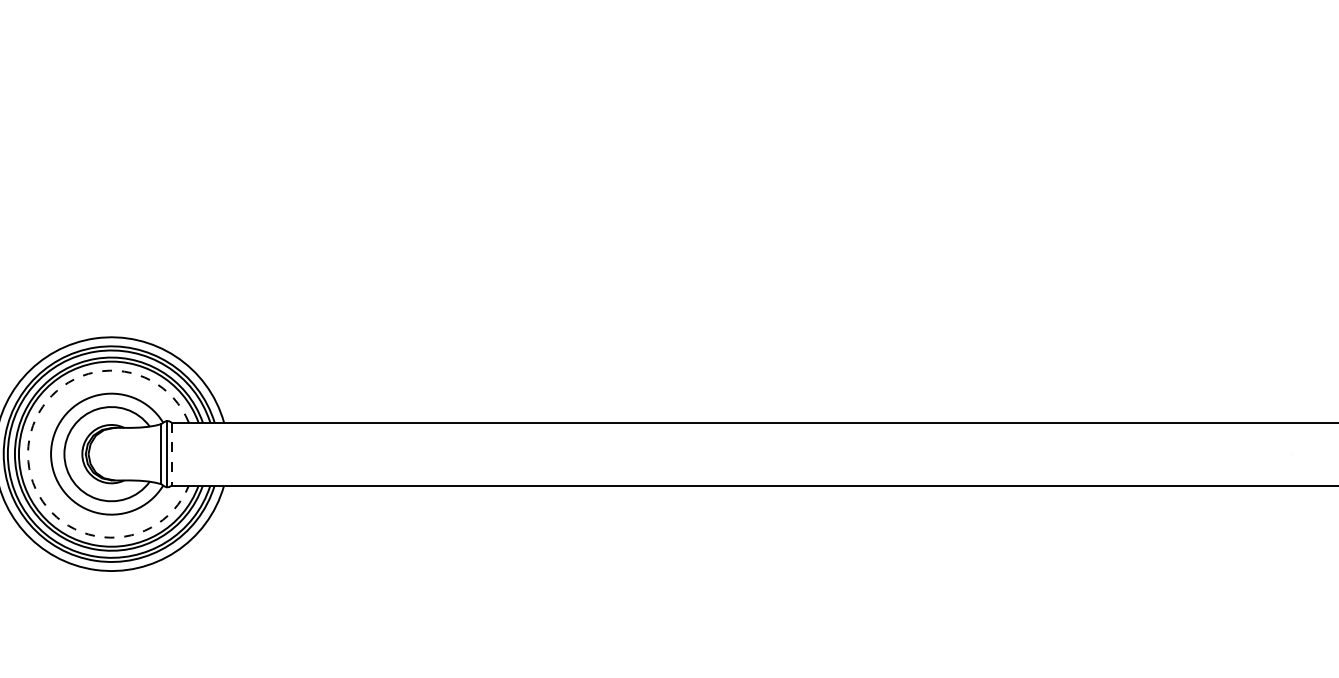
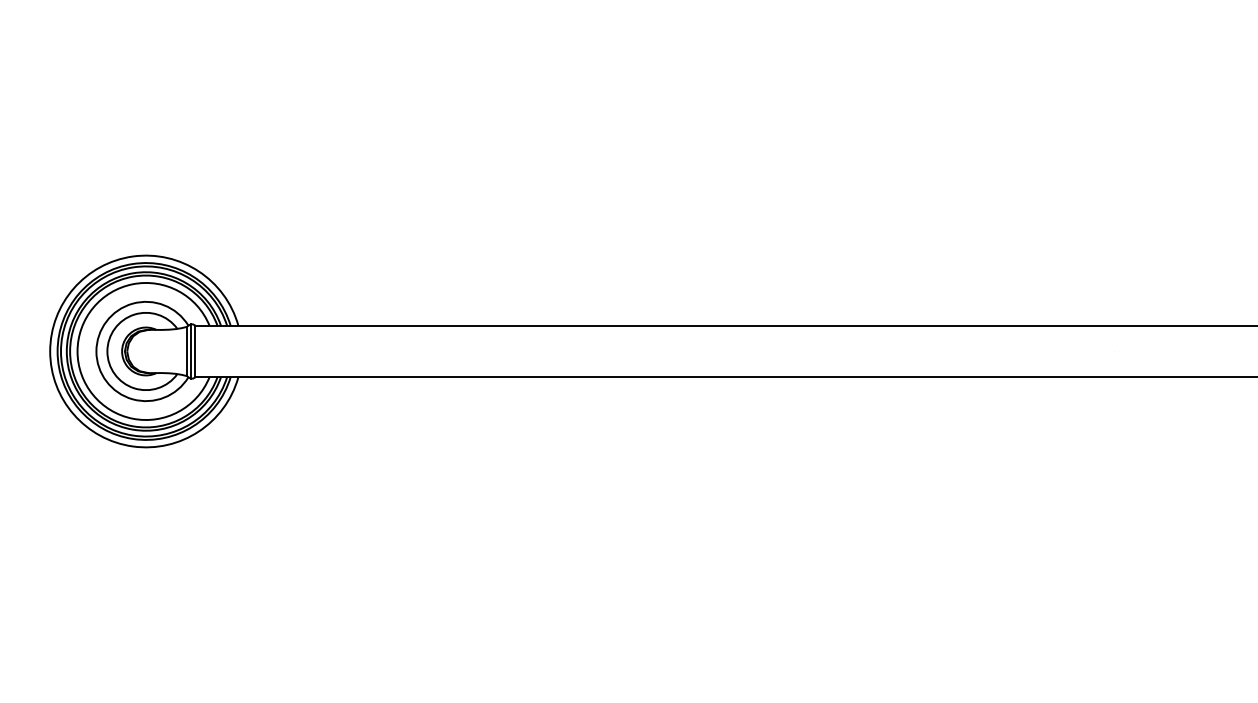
arc: (27, 454) -> (77, 351), dashed -> solid
line: (171, 454) -> (195, 351), dashed -> solid

